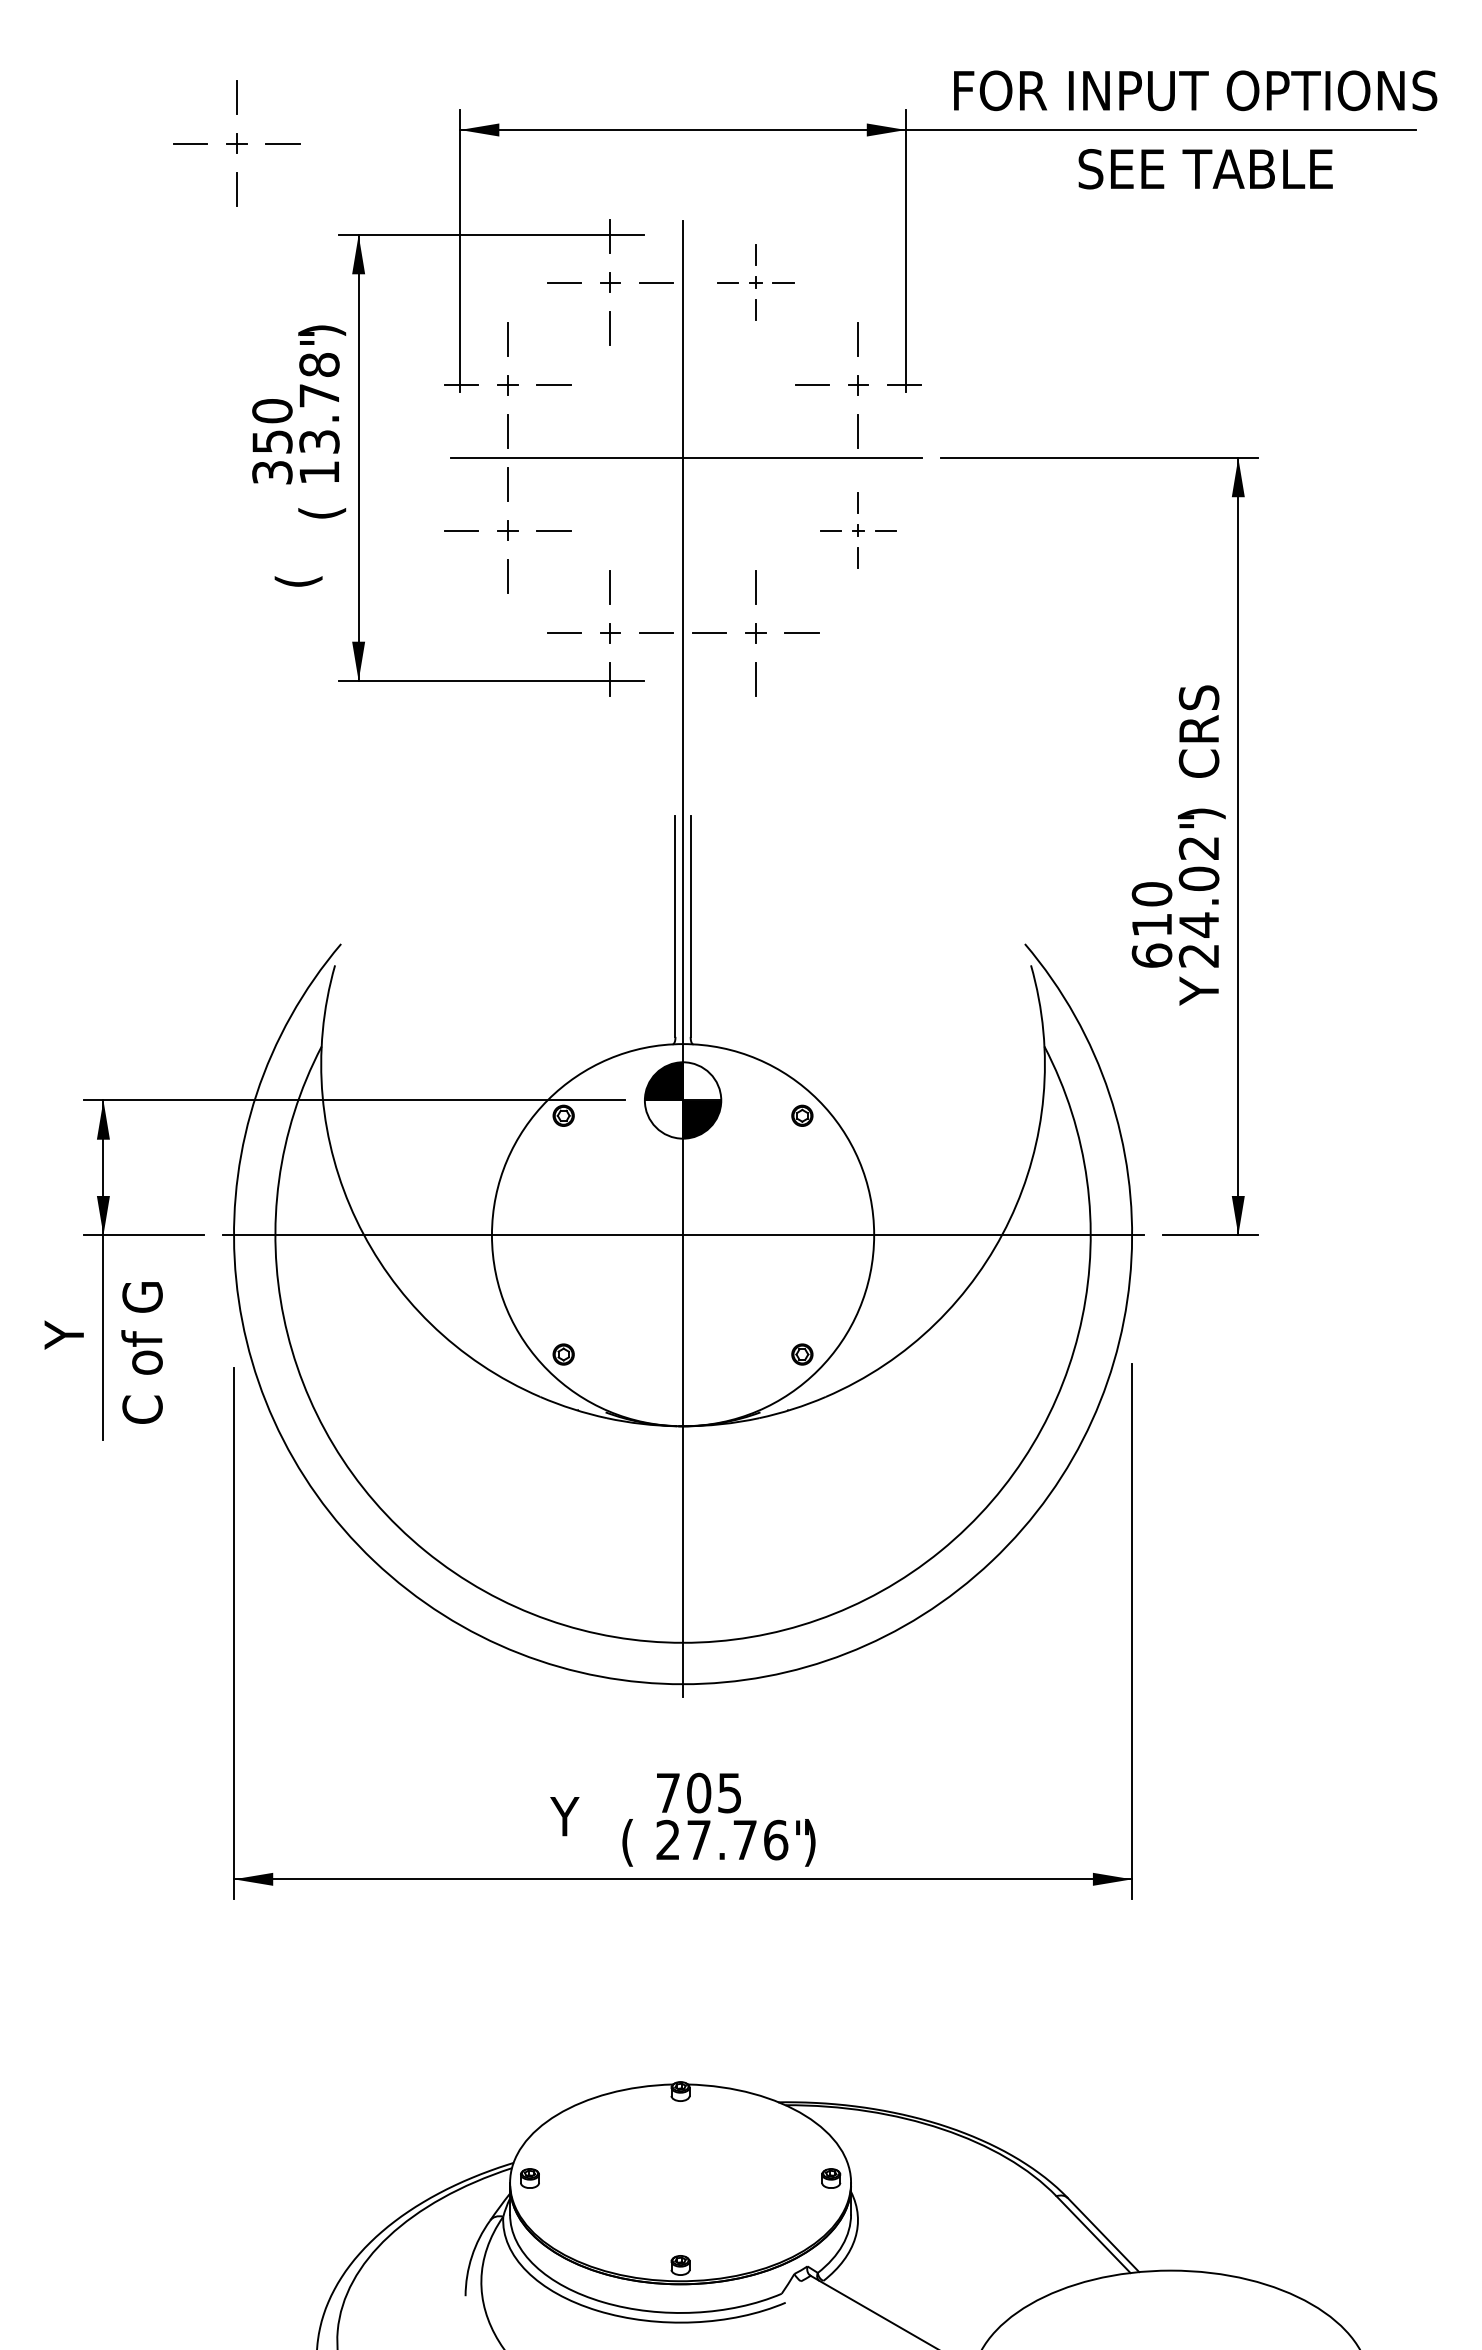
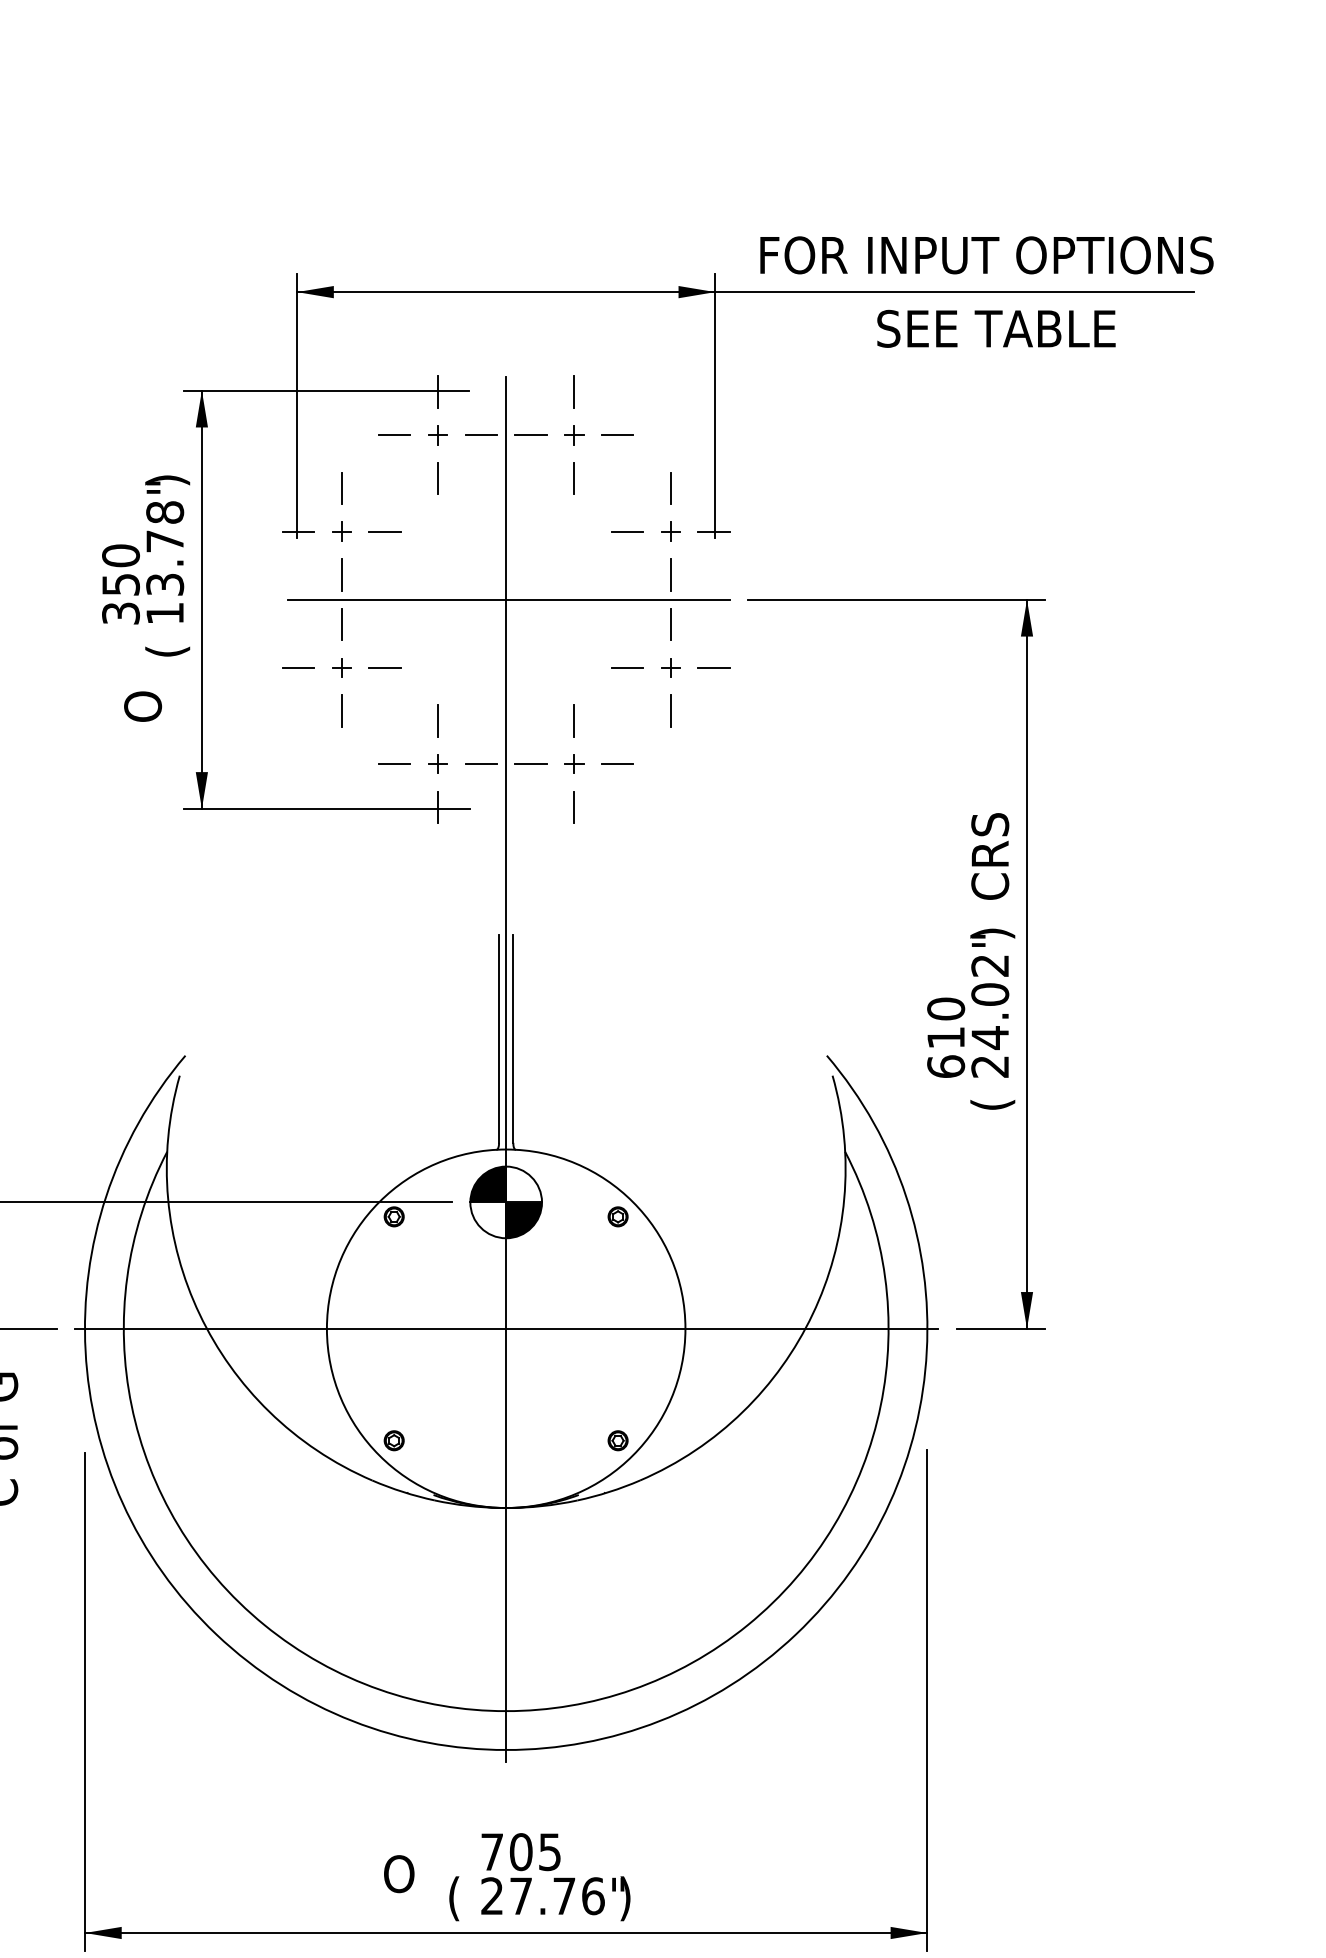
part: (236, 143) -> (87, 304), removed
part: (755, 282) -> (574, 435), size x1.67
part: (858, 530) -> (670, 667), size x1.67
text: (298, 571) -> (145, 706), ( -> O
text: (1201, 990) -> (992, 1099), Y -> (
text: (567, 1816) -> (397, 1874), Y -> O

